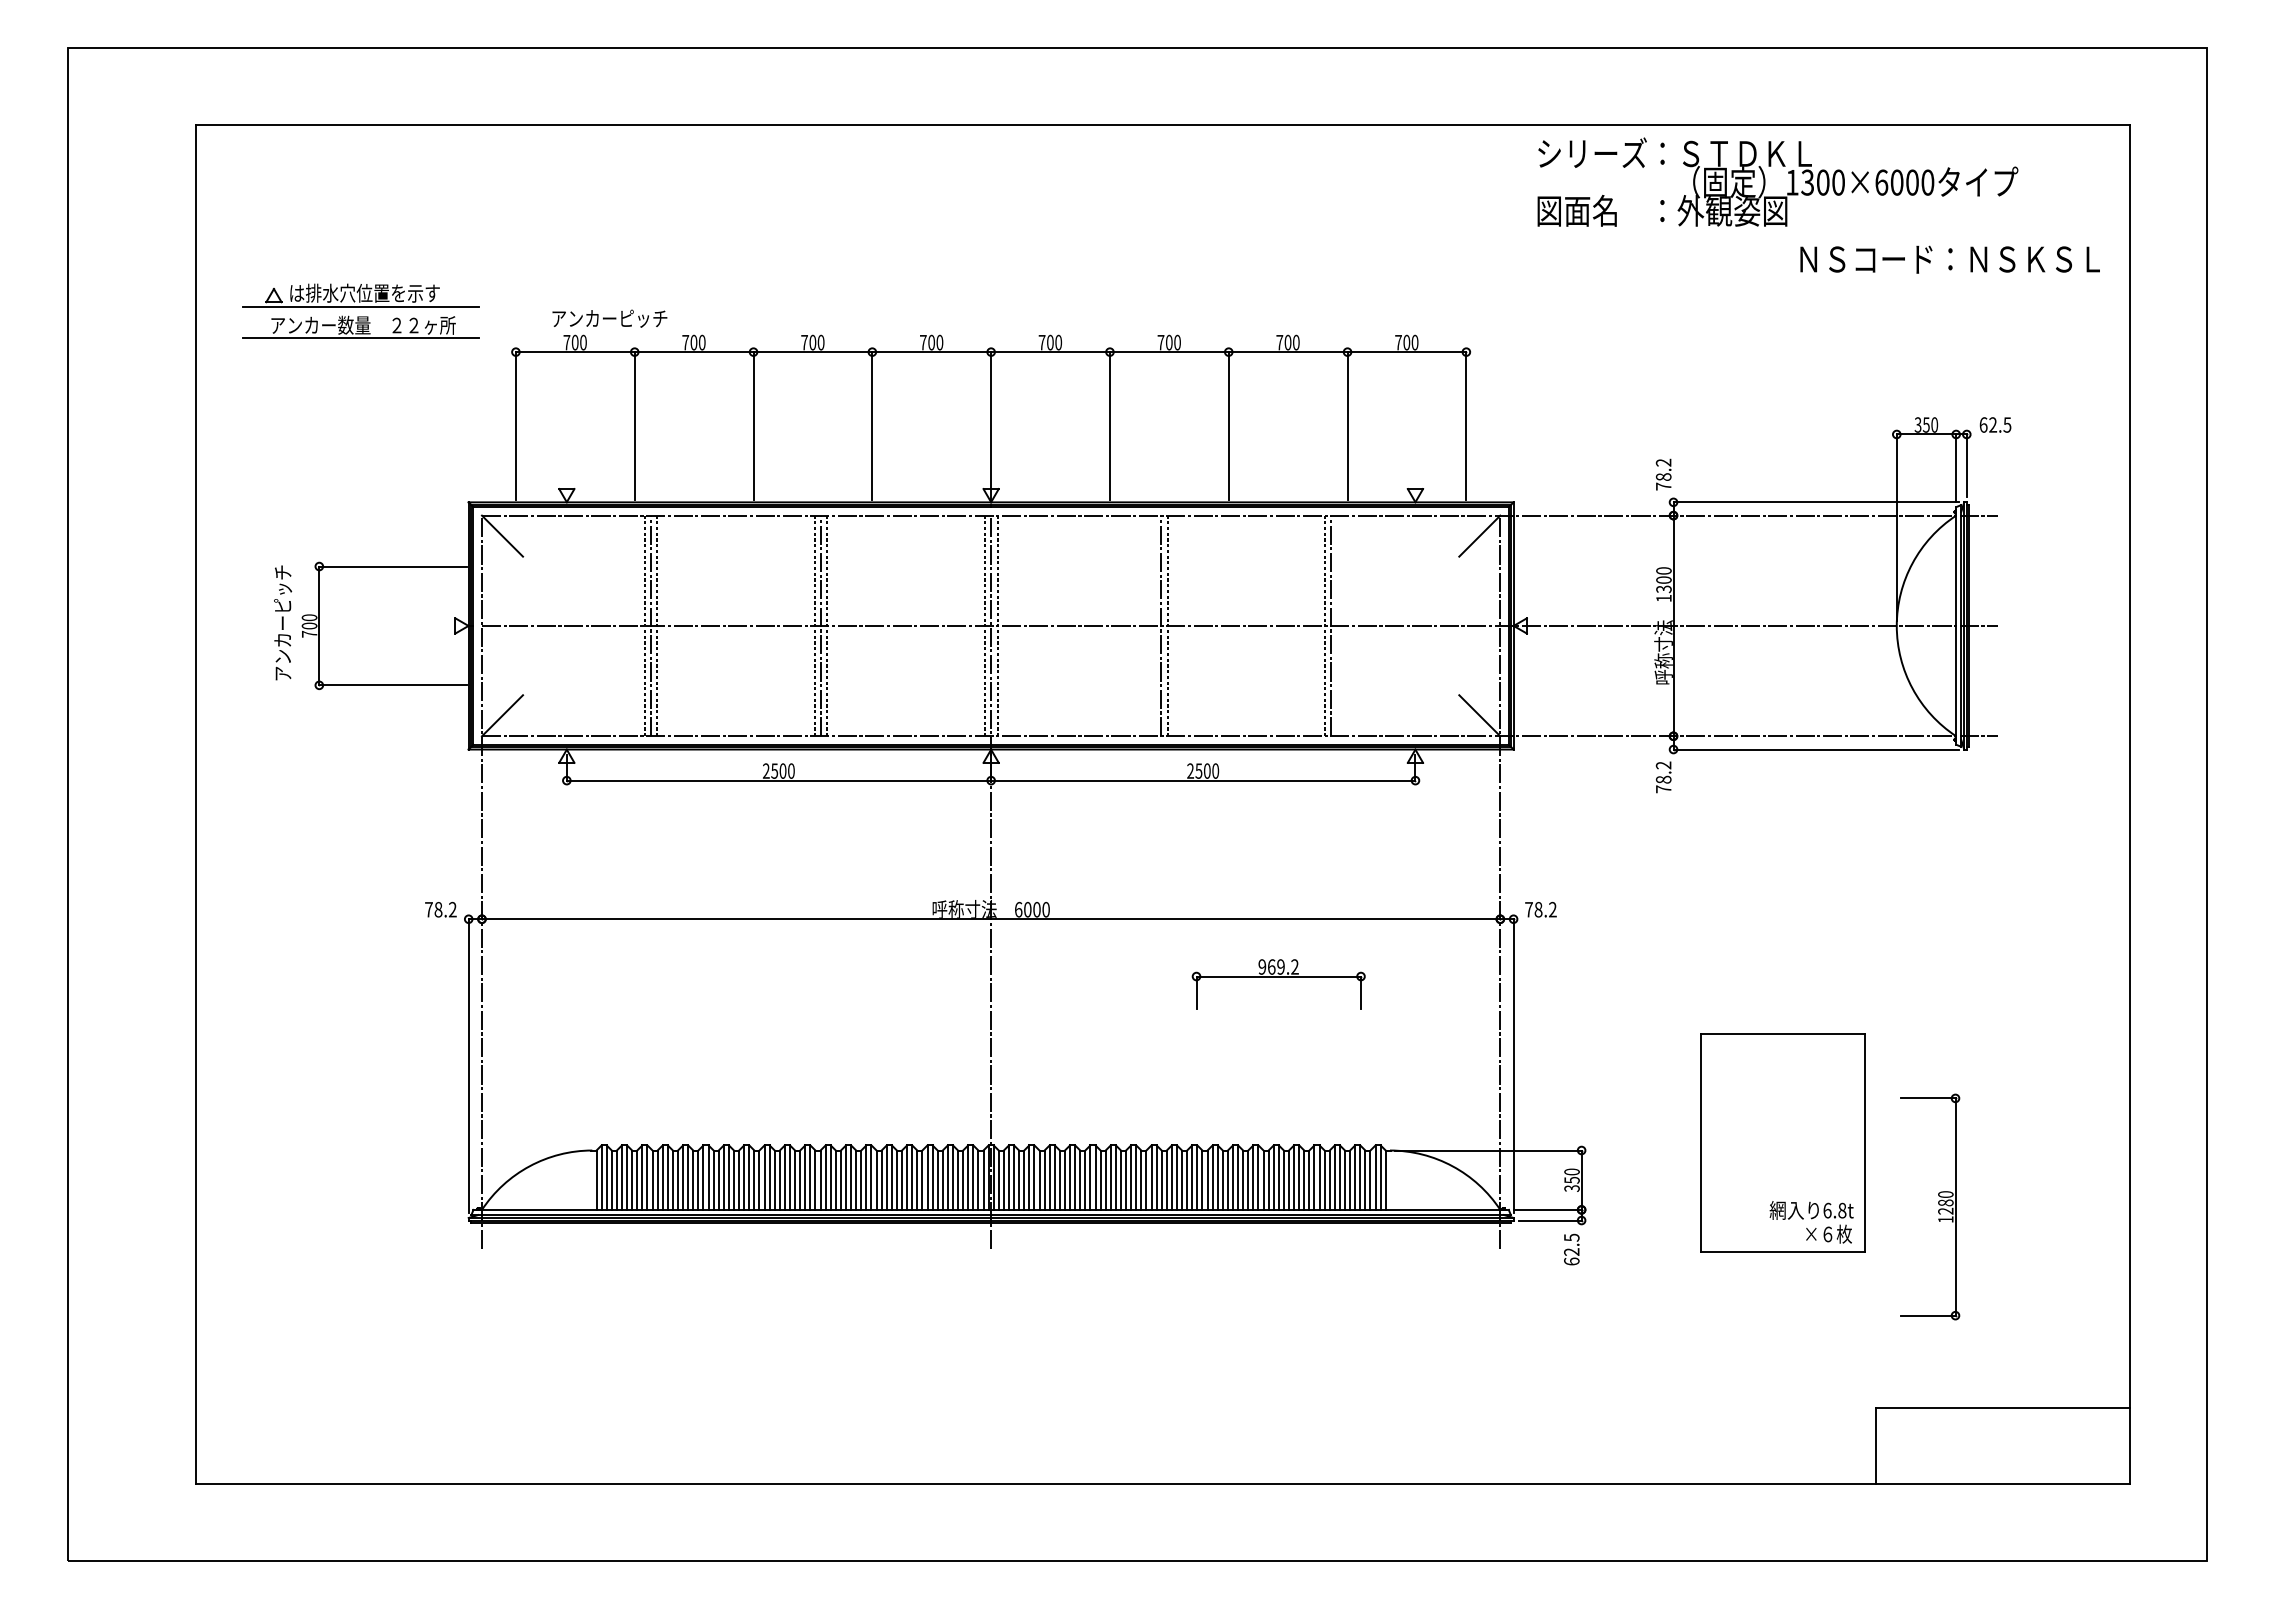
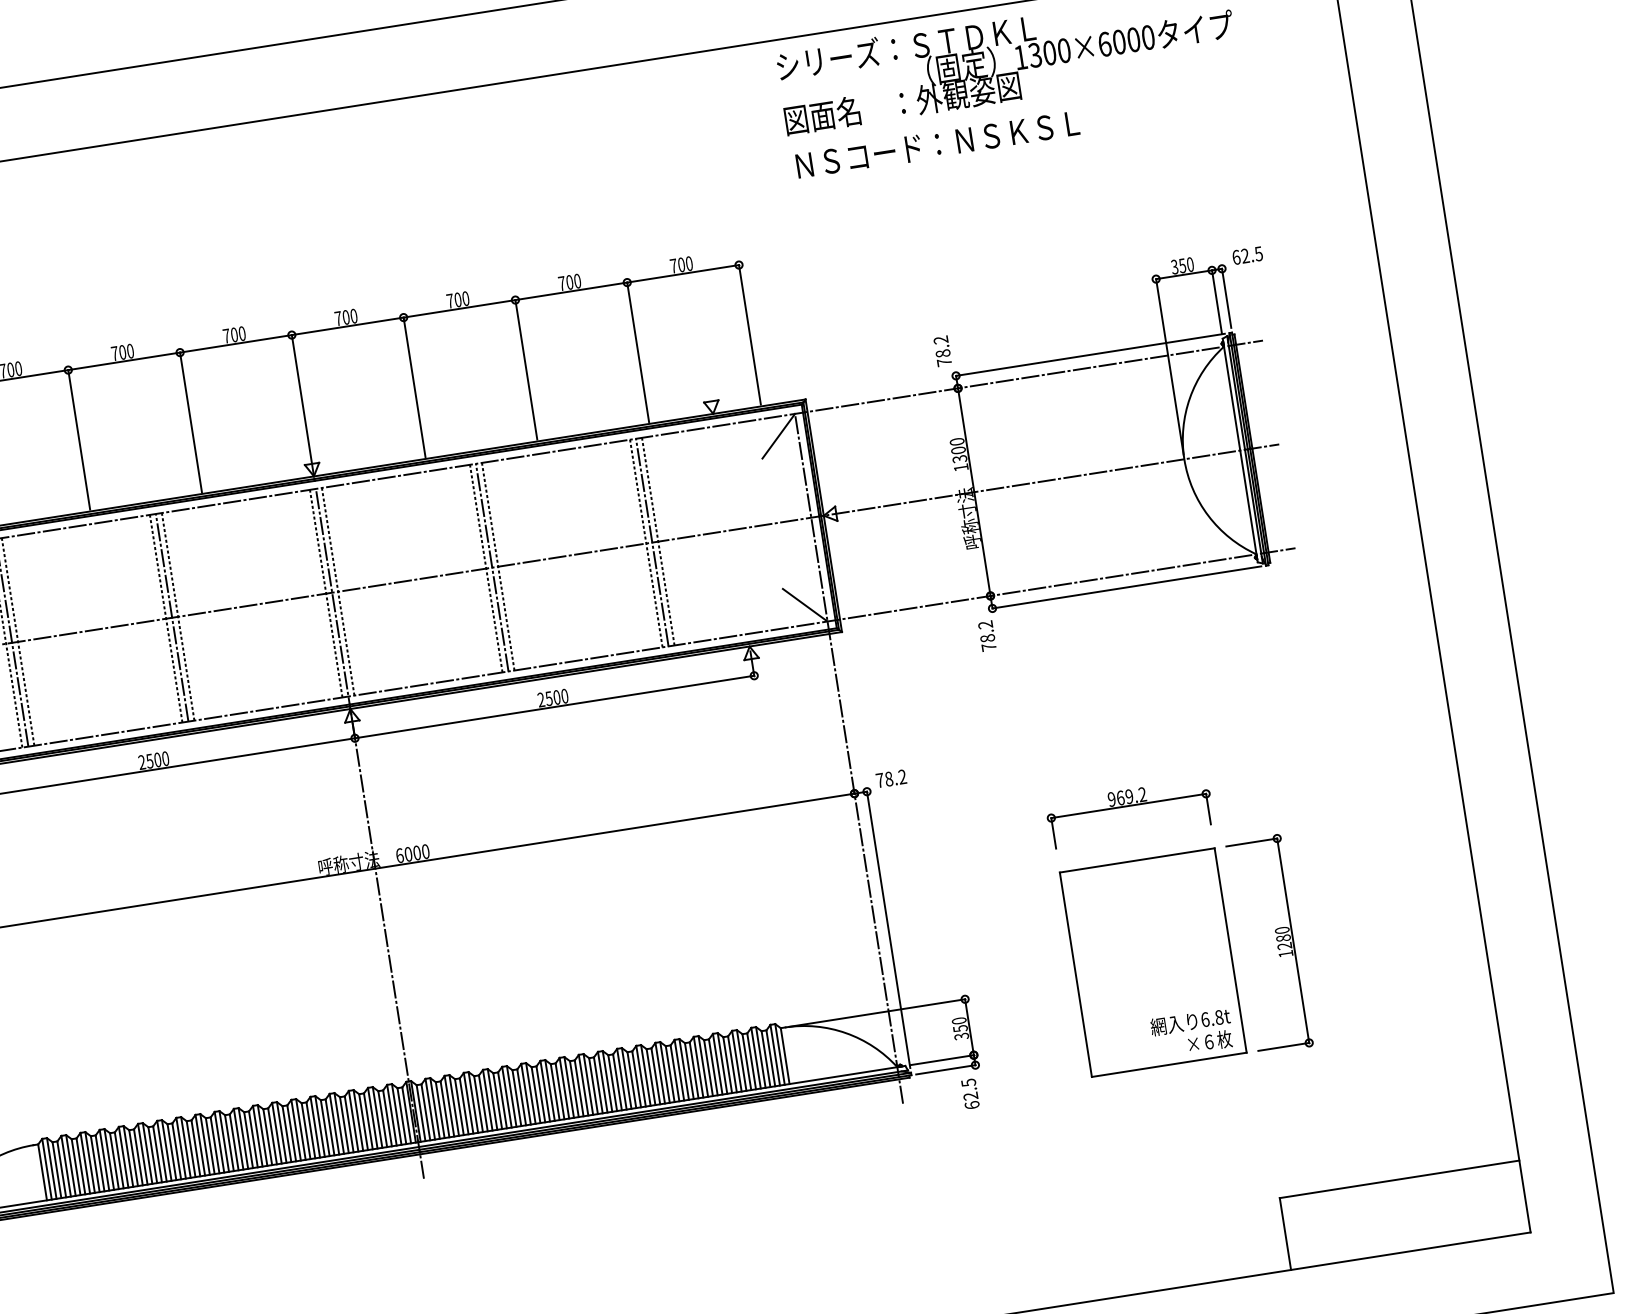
text: (1949, 259) -> (937, 144), moved
line: (1154, 625) -> (485, 568), added
line: (1337, 625) -> (658, 541), added
part: (1278, 977) -> (1128, 806), moved
part: (1938, 1204) -> (1276, 940), moved

